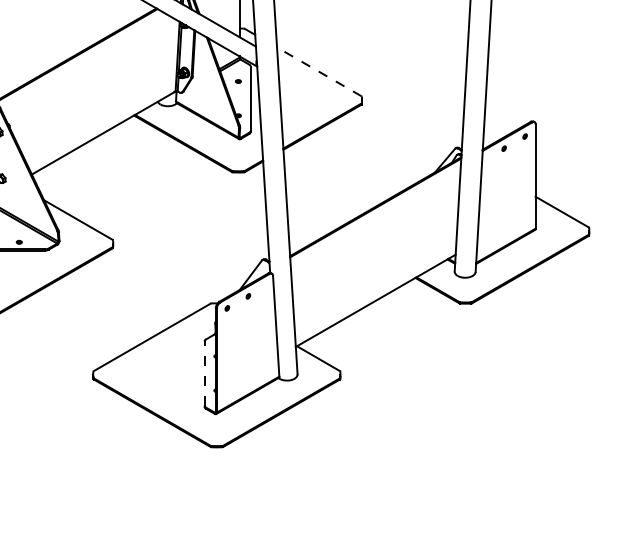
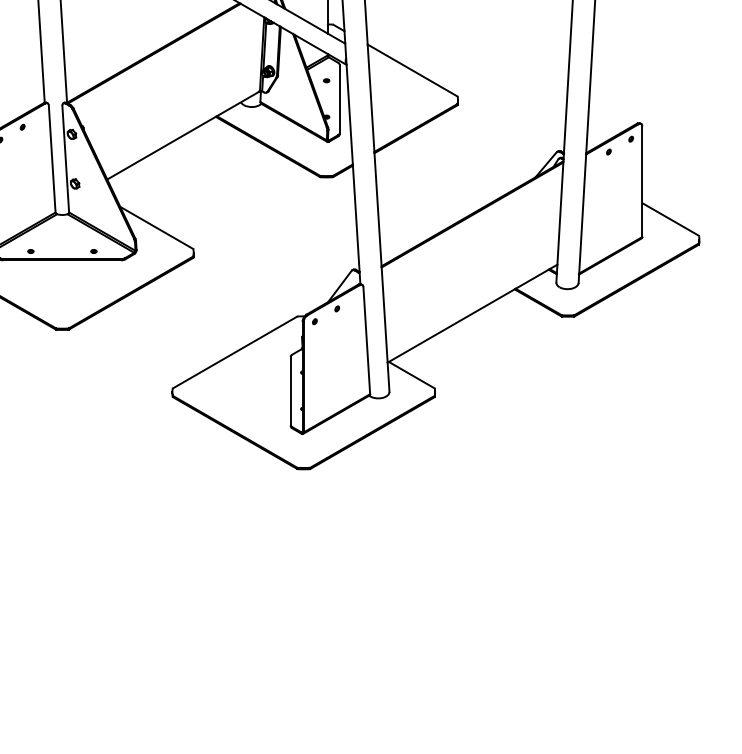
line: (319, 71) -> (412, 70), dashed -> solid
line: (204, 373) -> (290, 390), dashed -> solid

